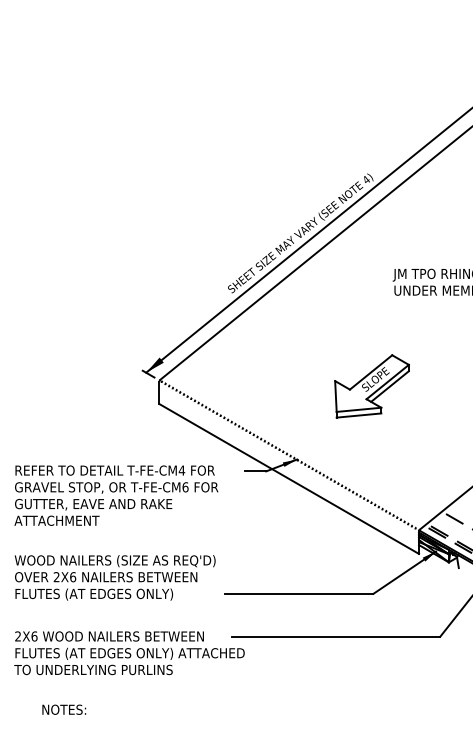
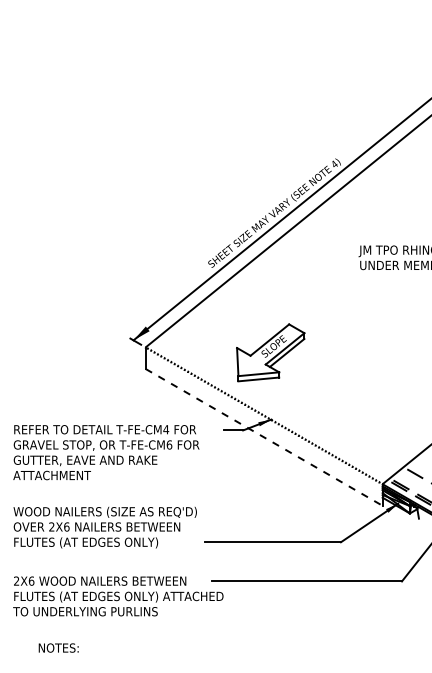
part: (371, 386) -> (270, 352), moved
line: (289, 479) -> (264, 437), solid -> dashed

